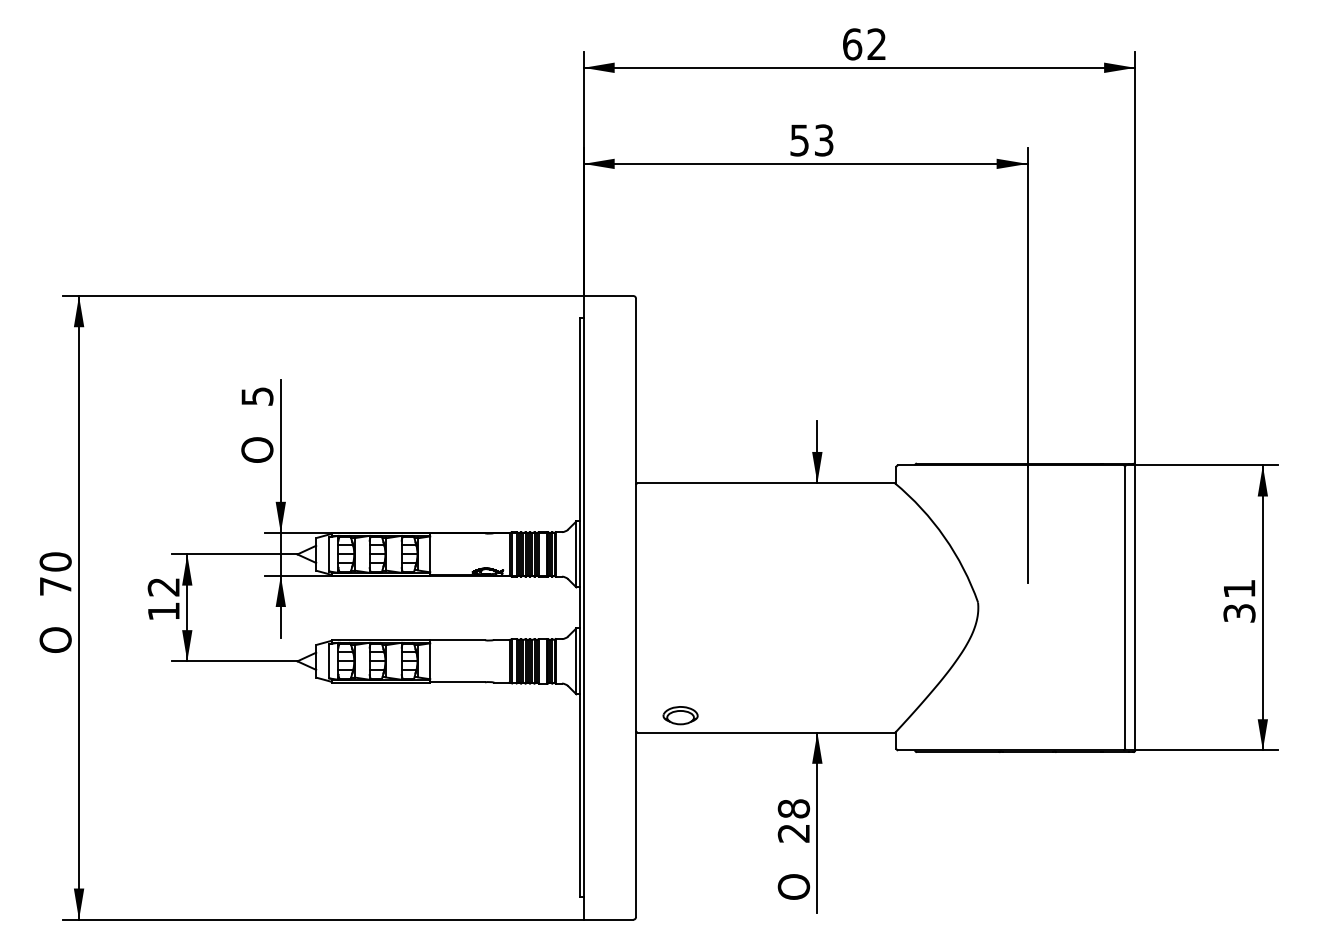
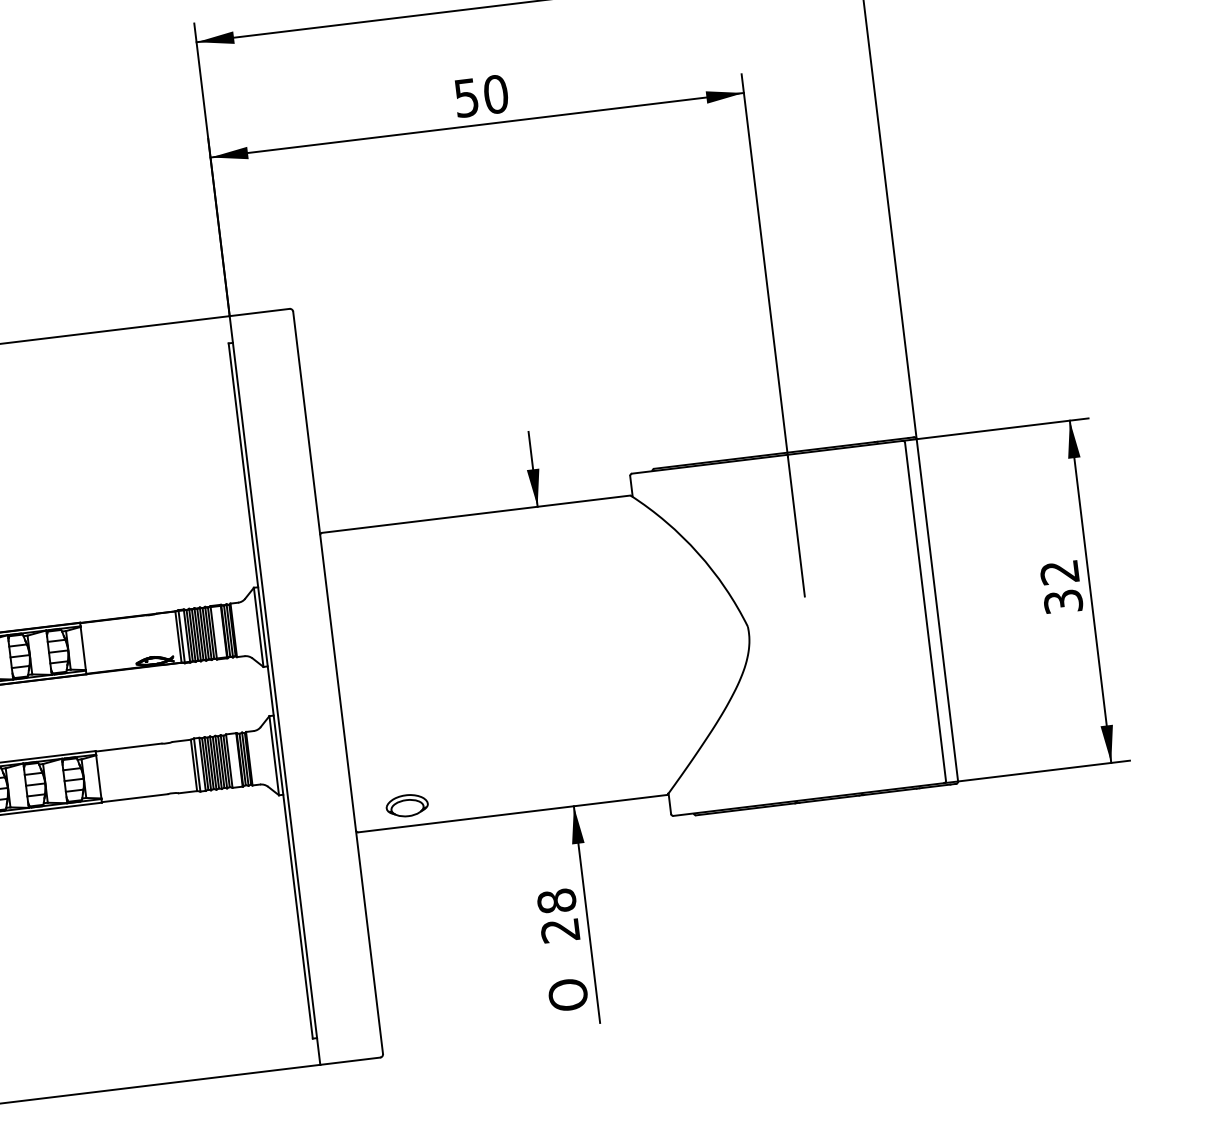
text: (823, 140) -> (495, 94), 53 -> 50
text: (1239, 589) -> (1059, 573), 31 -> 32

